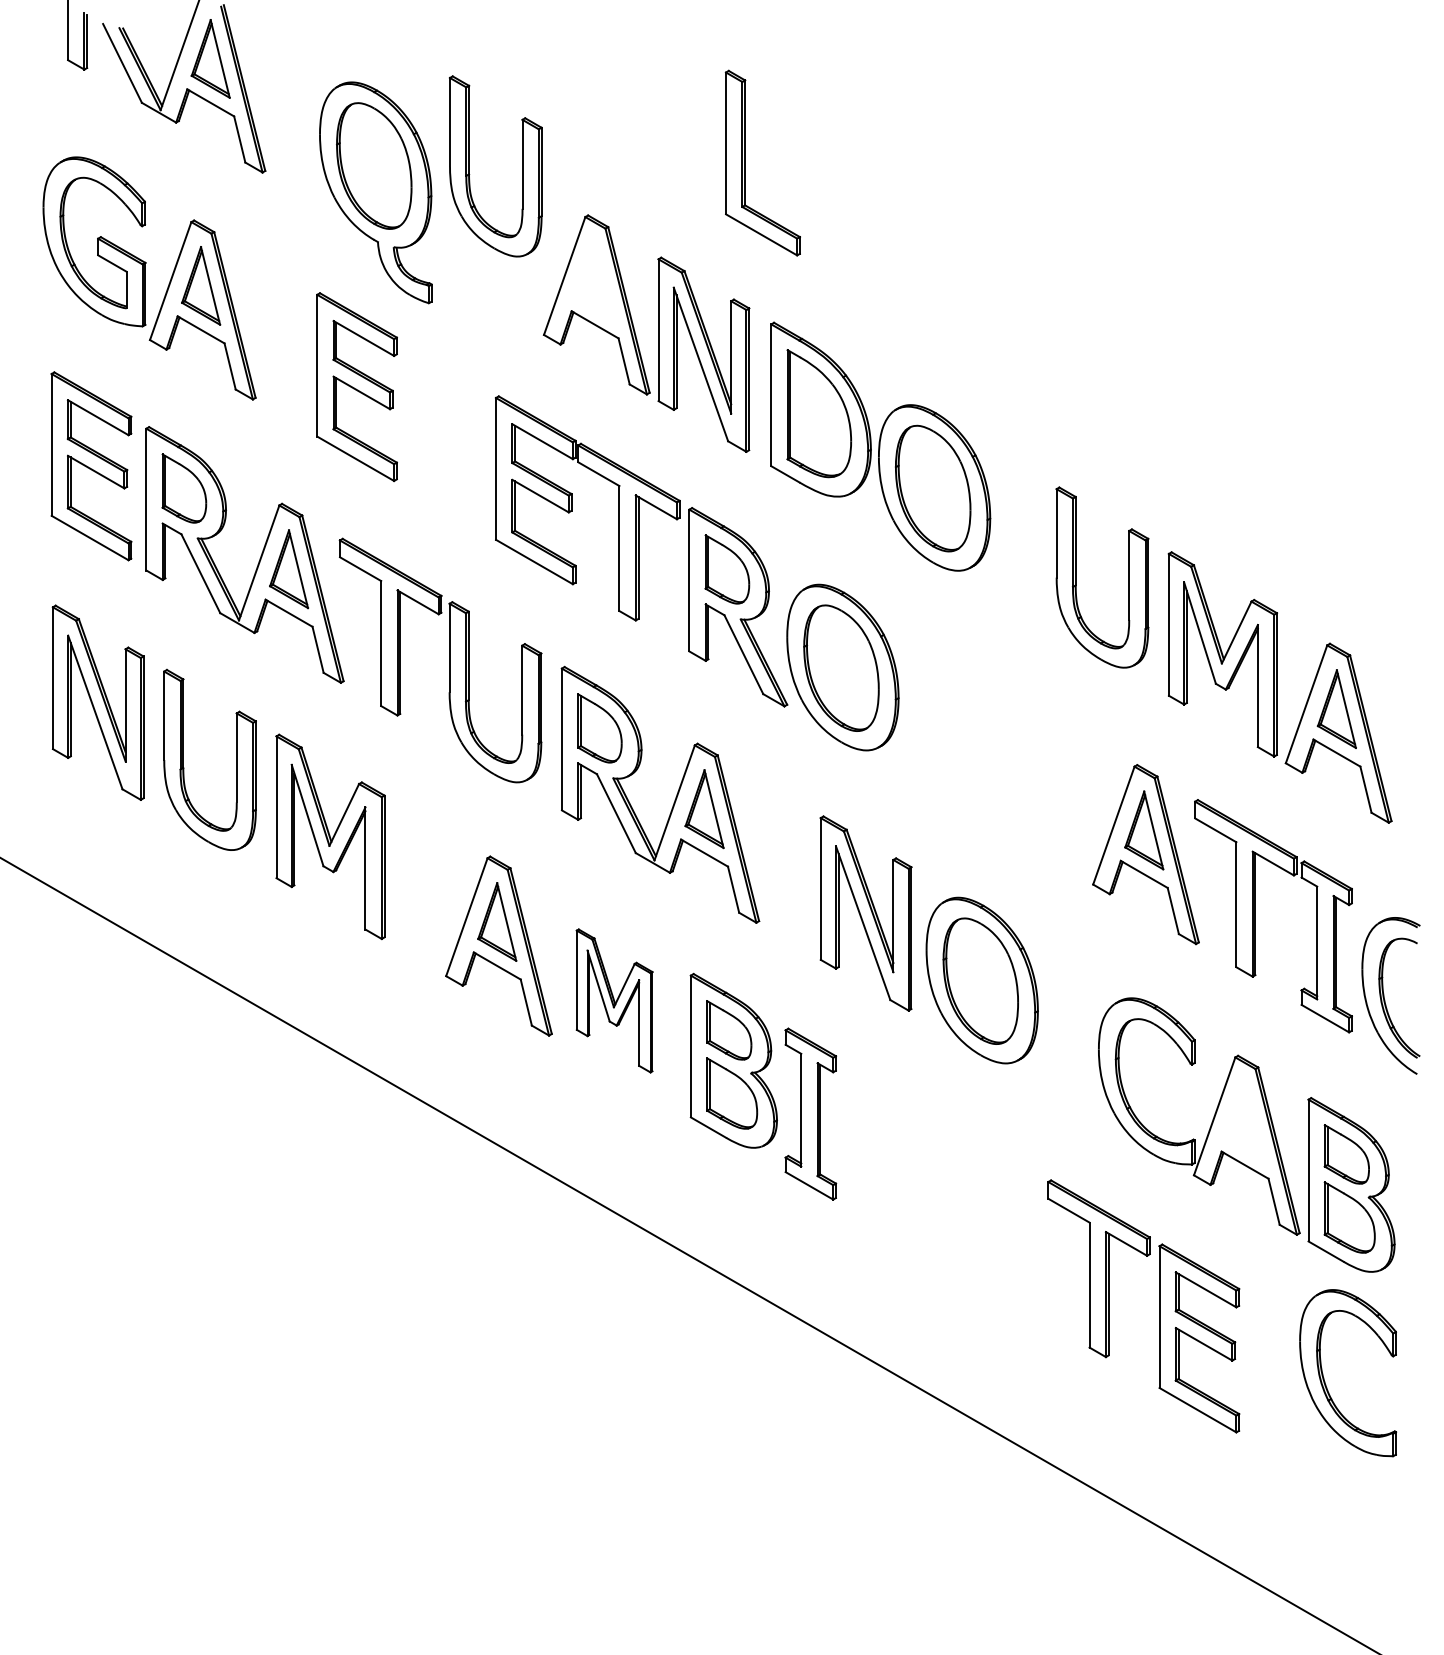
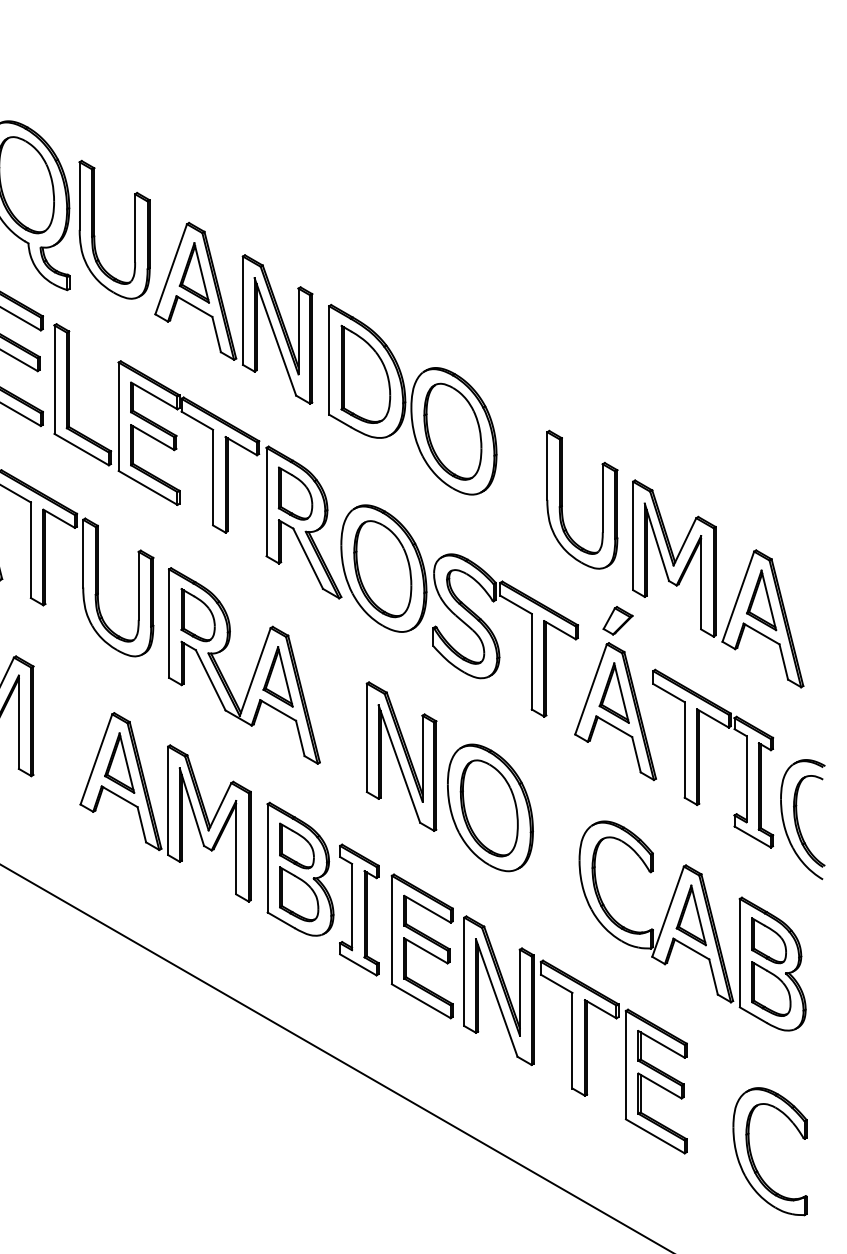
part: (745, 162) -> (69, 394), moved
part: (469, 166) -> (94, 229), moved
part: (595, 280) -> (194, 272), added
part: (1149, 735) -> (618, 620), added
part: (990, 760) -> (496, 639), added
part: (614, 1000) -> (209, 823), size x1.43
part: (1245, 1121) -> (691, 915), added
part: (893, 1161) -> (422, 946), added
part: (993, 1219) -> (499, 990), added
part: (1324, 1377) -> (752, 1154), moved

